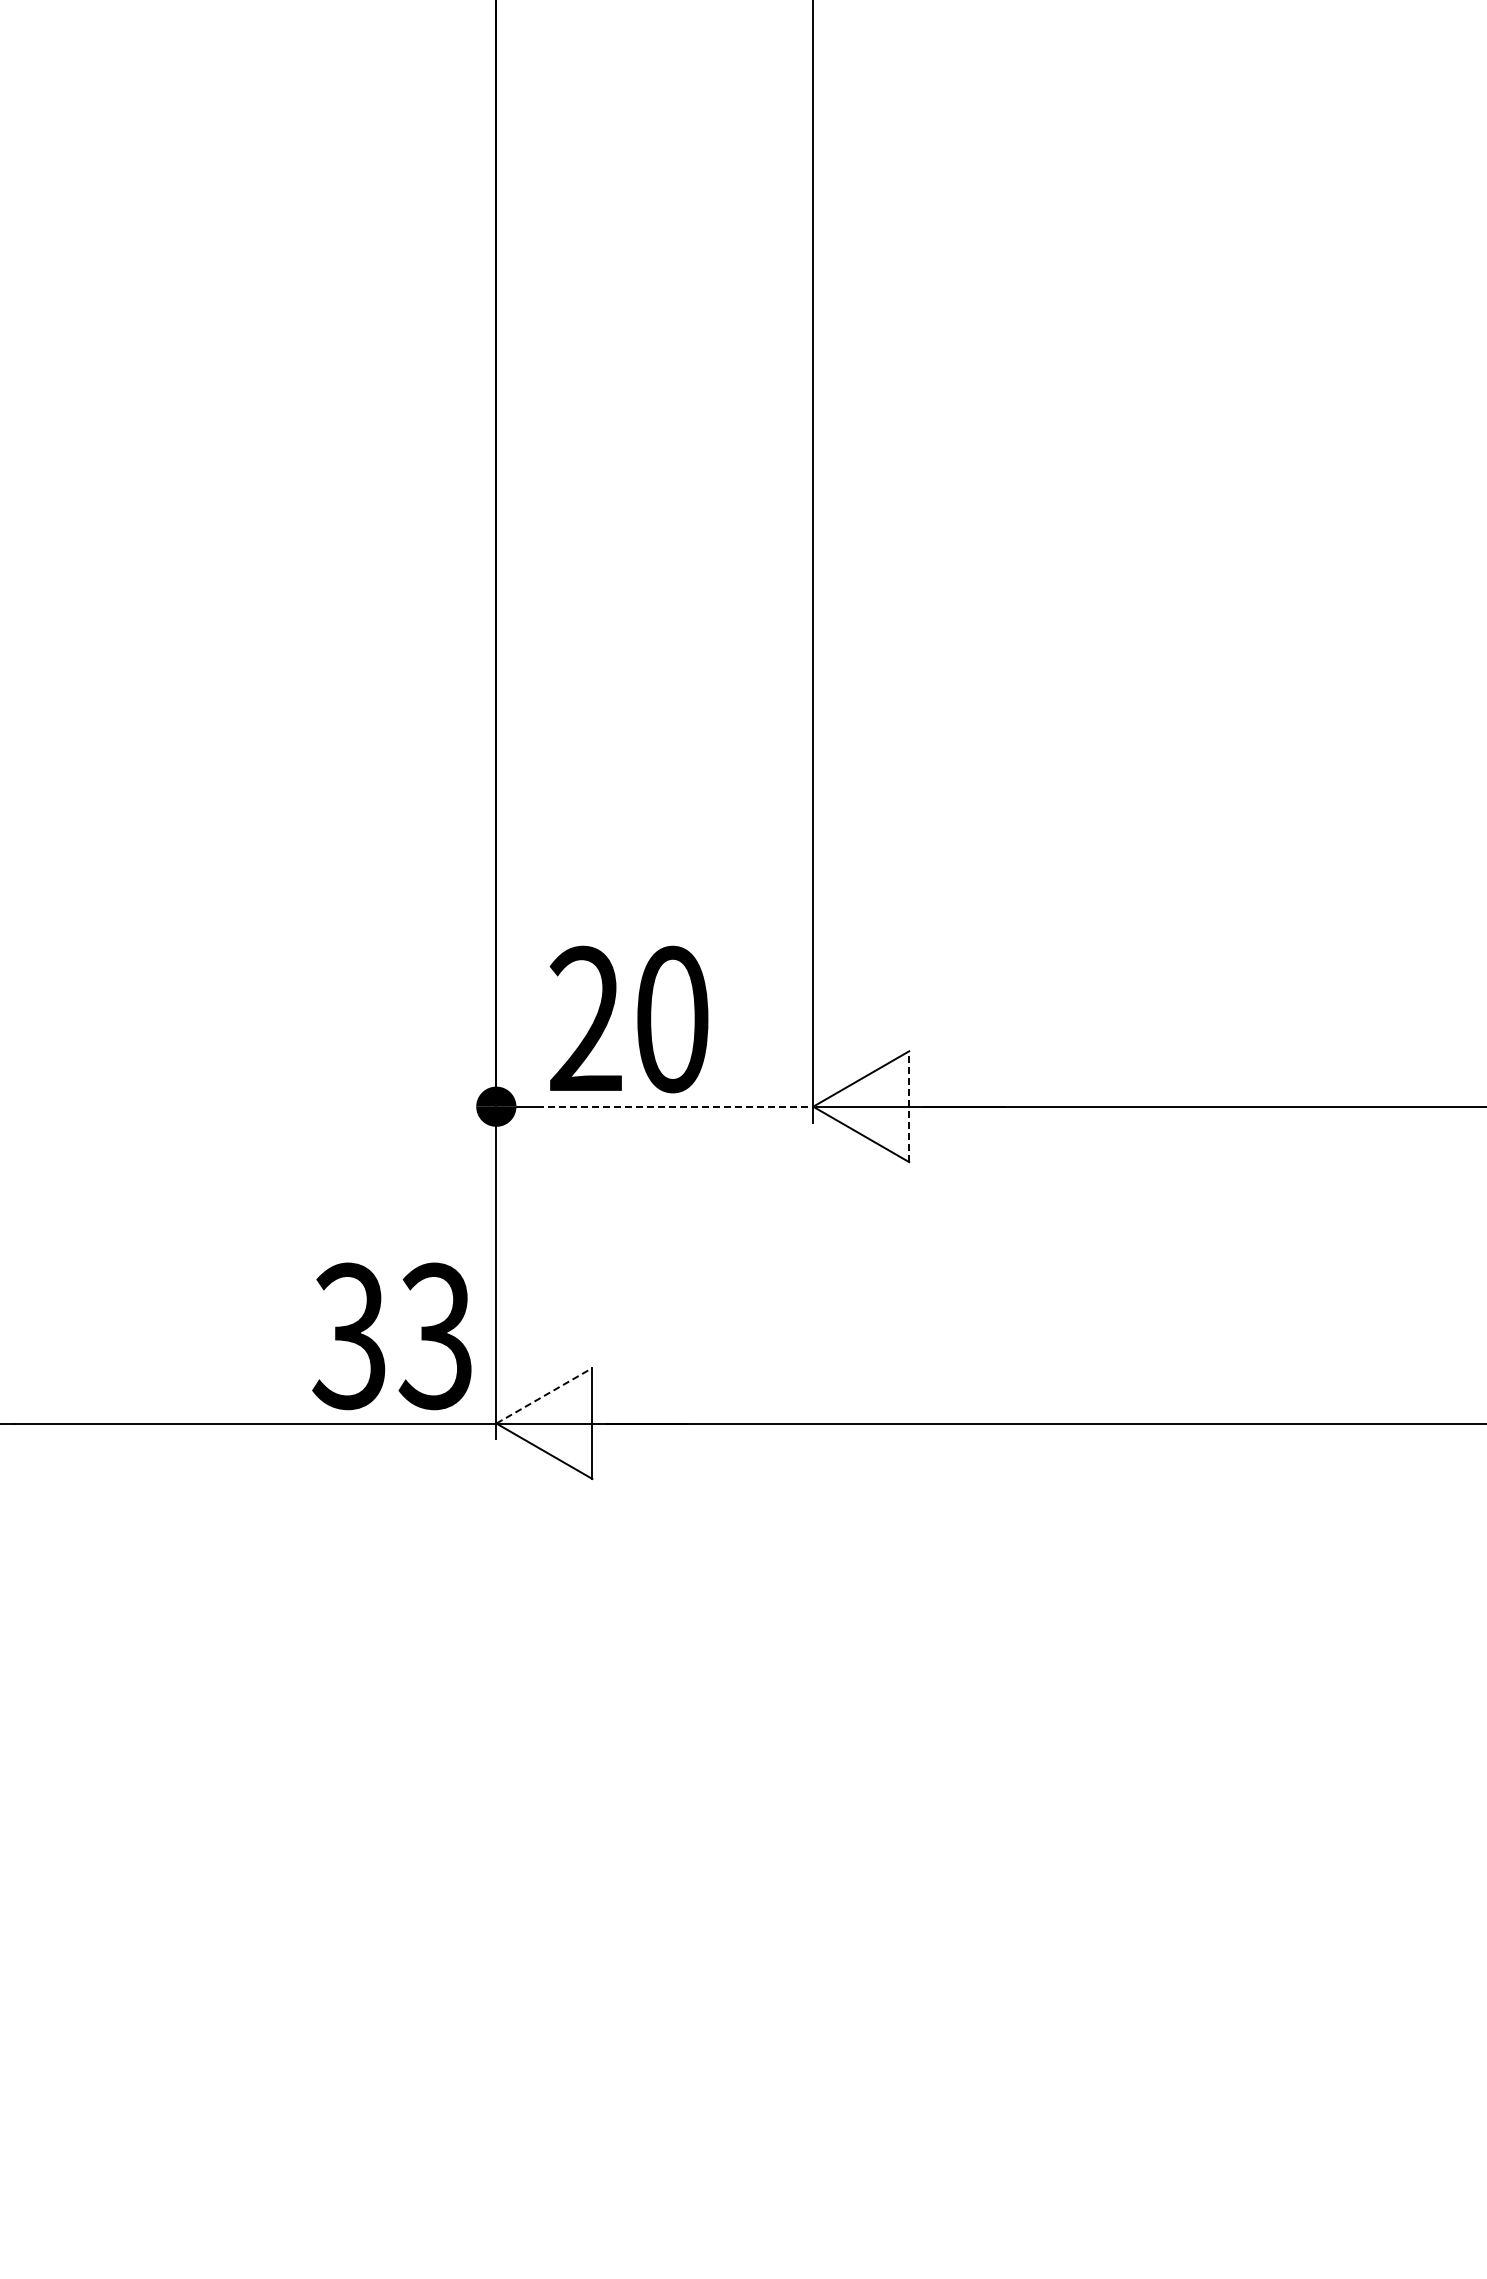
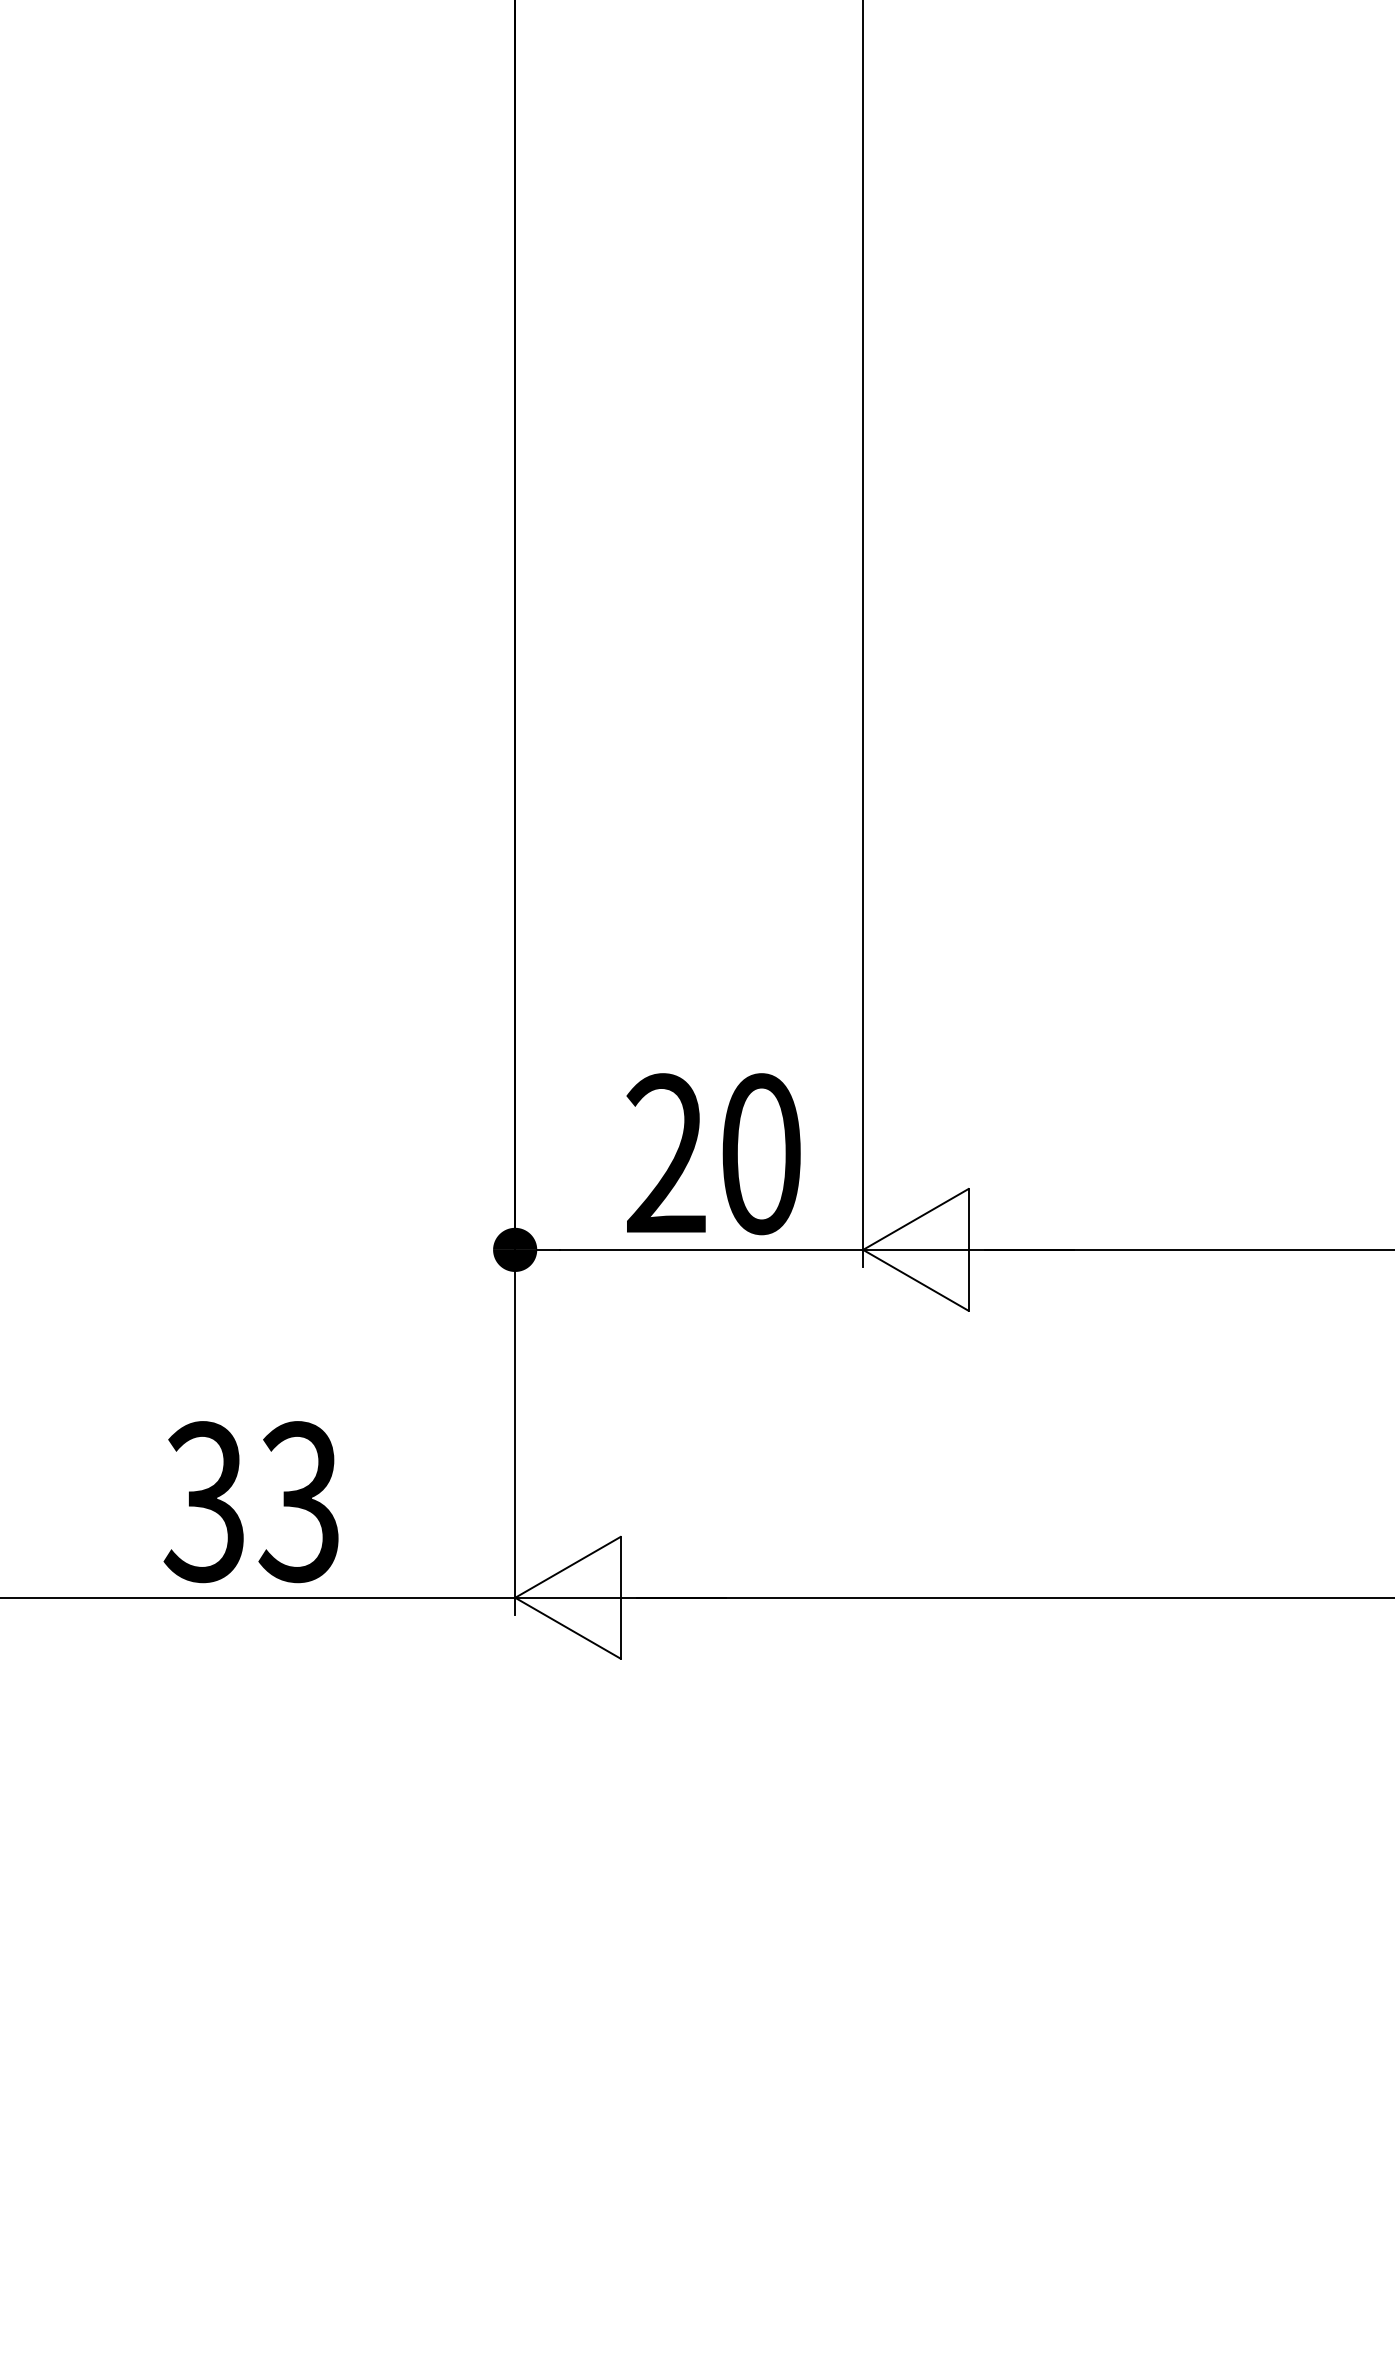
text: (628, 1019) -> (712, 1154), moved
line: (675, 1106) -> (711, 1249), dashed -> solid
line: (909, 1106) -> (968, 1249), dashed -> solid
text: (391, 1336) -> (250, 1502), moved
line: (544, 1395) -> (568, 1567), dashed -> solid

